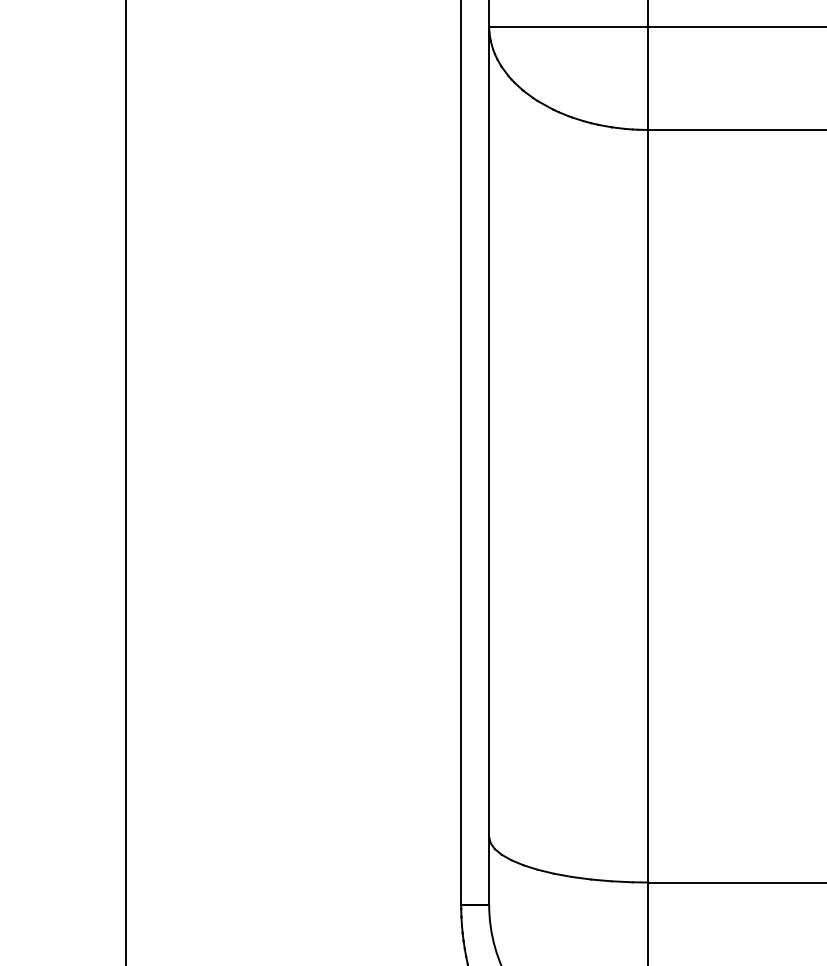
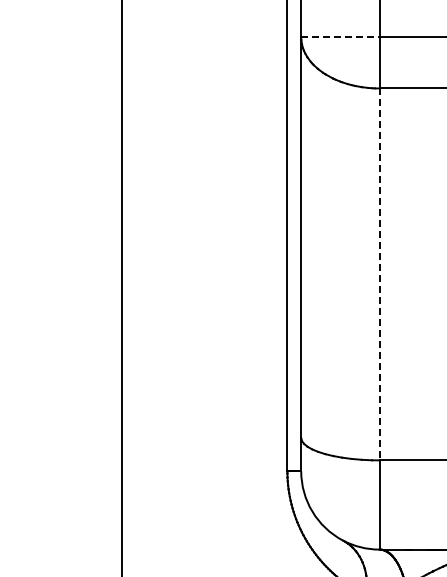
line: (568, 26) -> (340, 37), solid -> dashed
line: (647, 506) -> (379, 274), solid -> dashed

